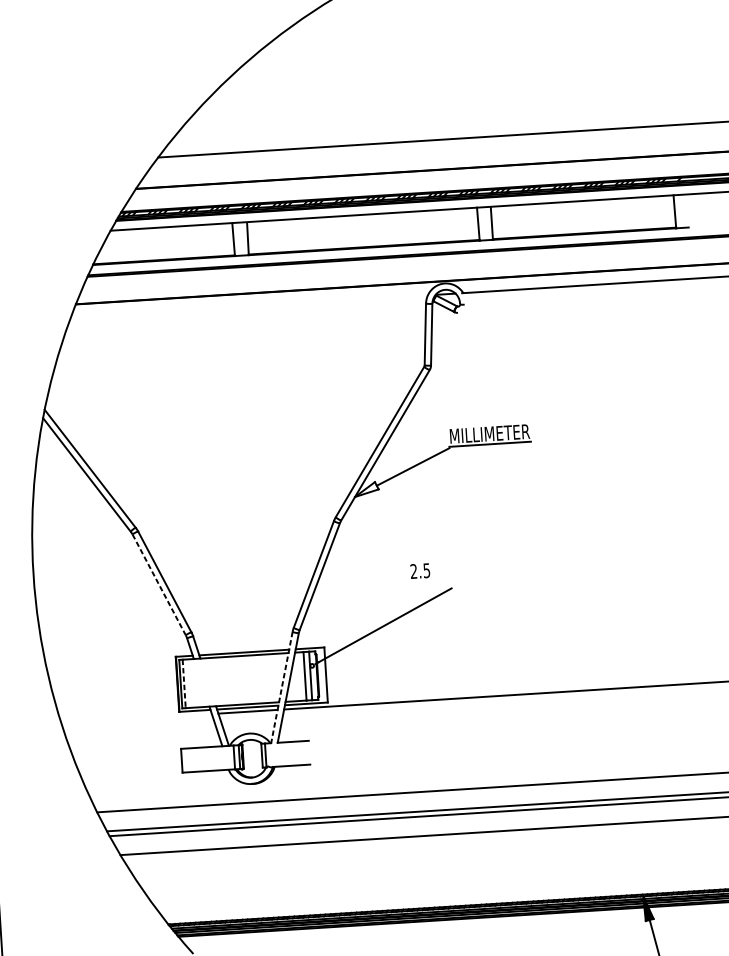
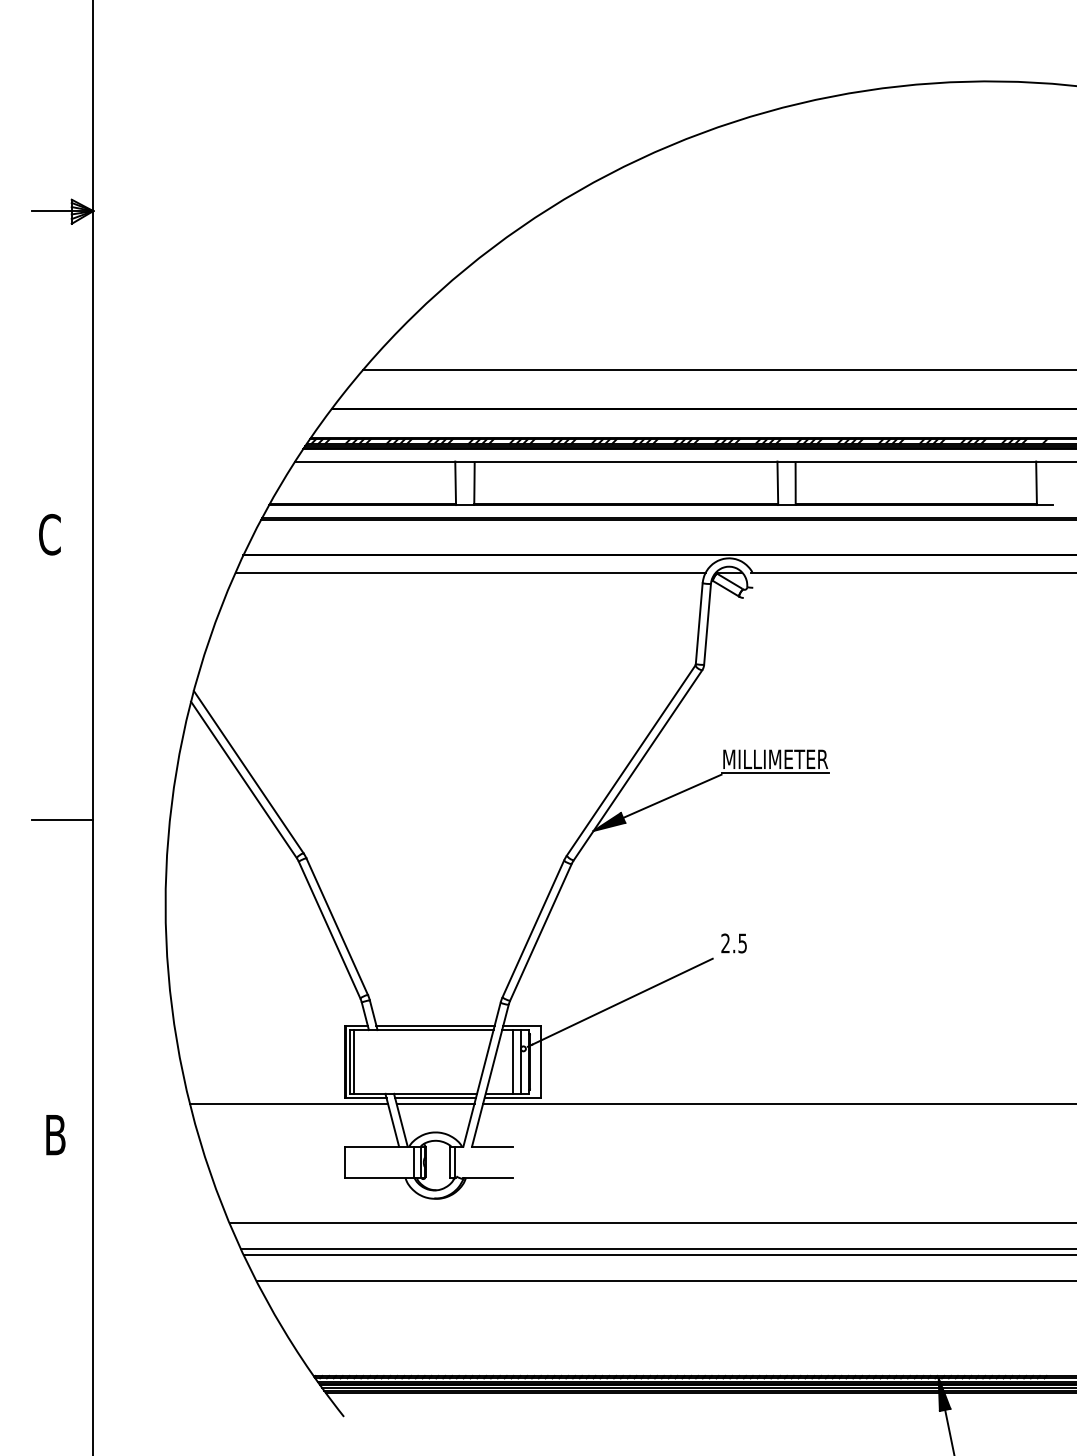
line: (249, 306) -> (470, 572), added
fill: (366, 489) -> (609, 821), added
text: (419, 571) -> (733, 943), moved
line: (159, 585) -> (329, 930), dashed -> solid
line: (184, 683) -> (354, 1061), dashed -> solid
line: (281, 688) -> (481, 1075), dashed -> solid
line: (136, 718) -> (288, 1103), added

